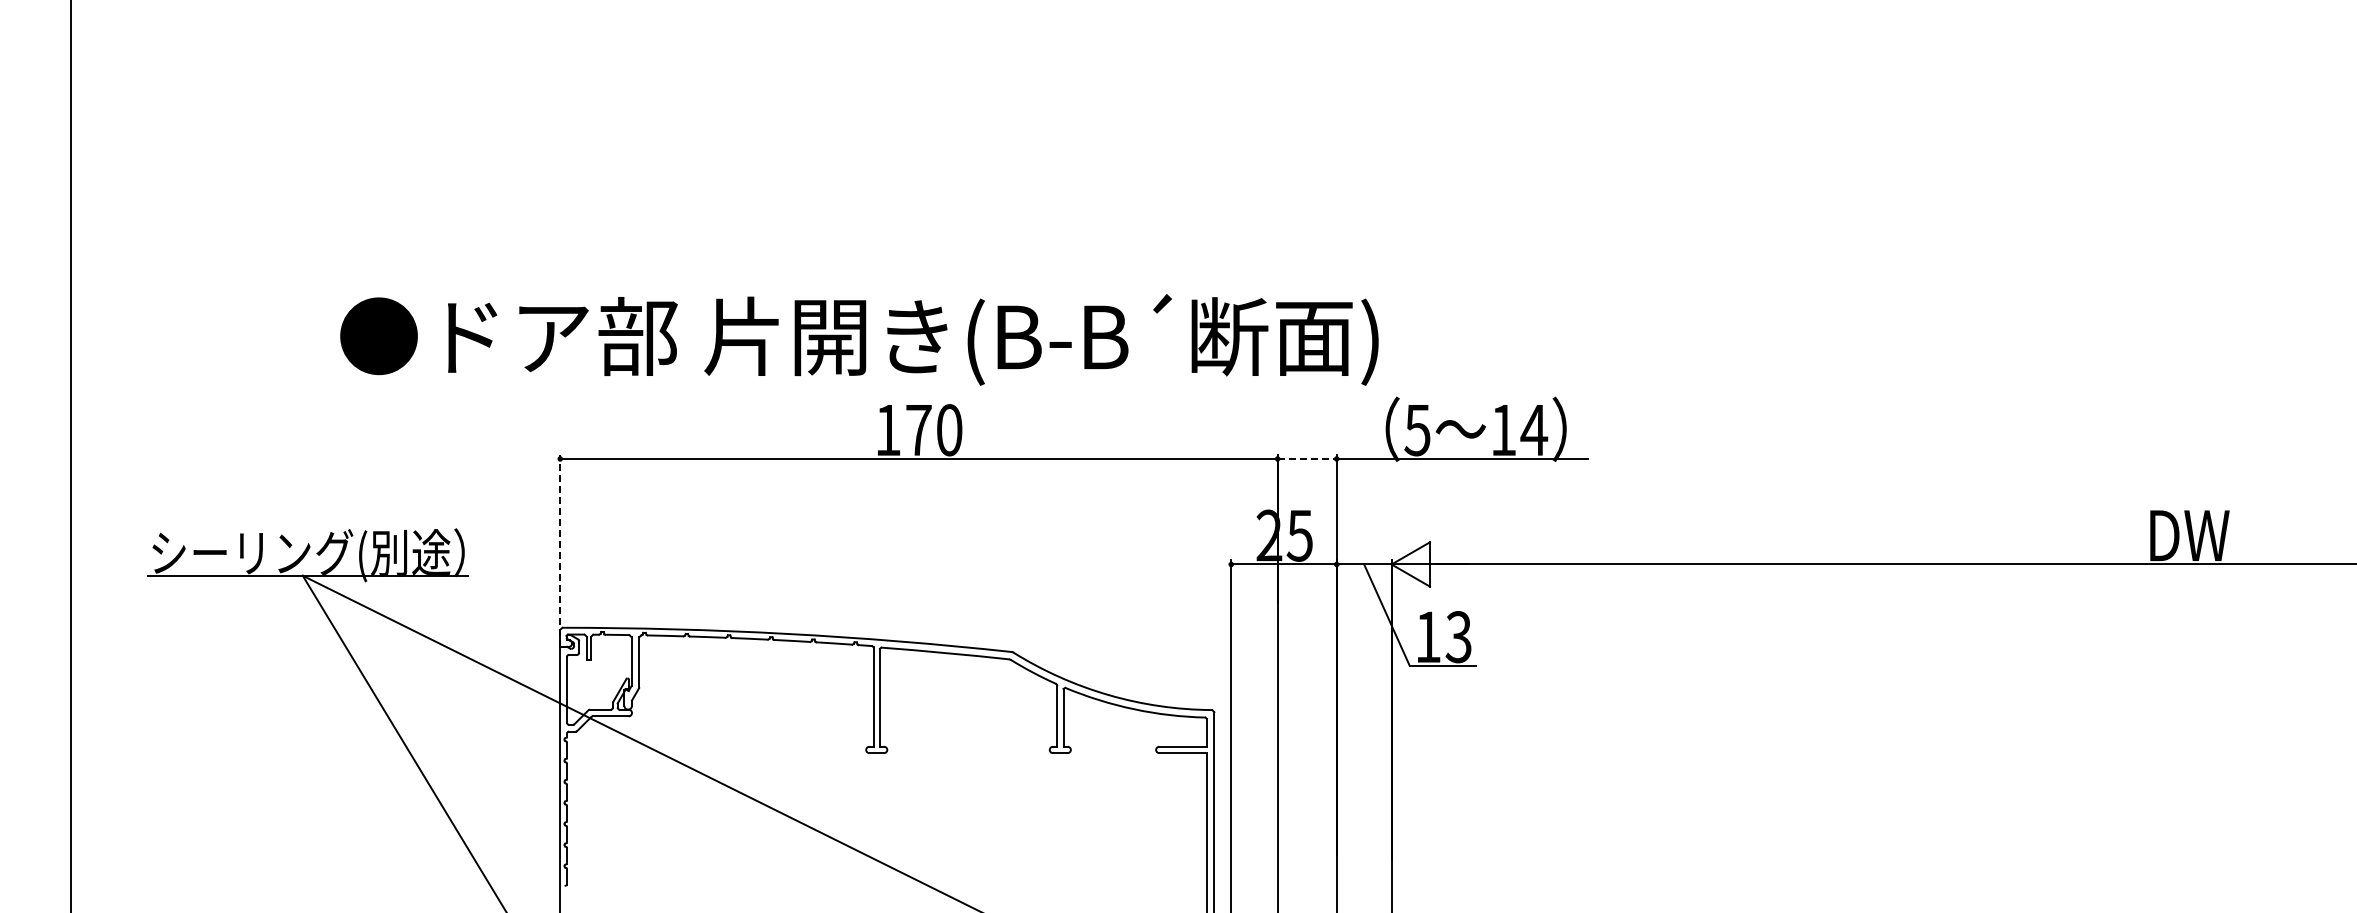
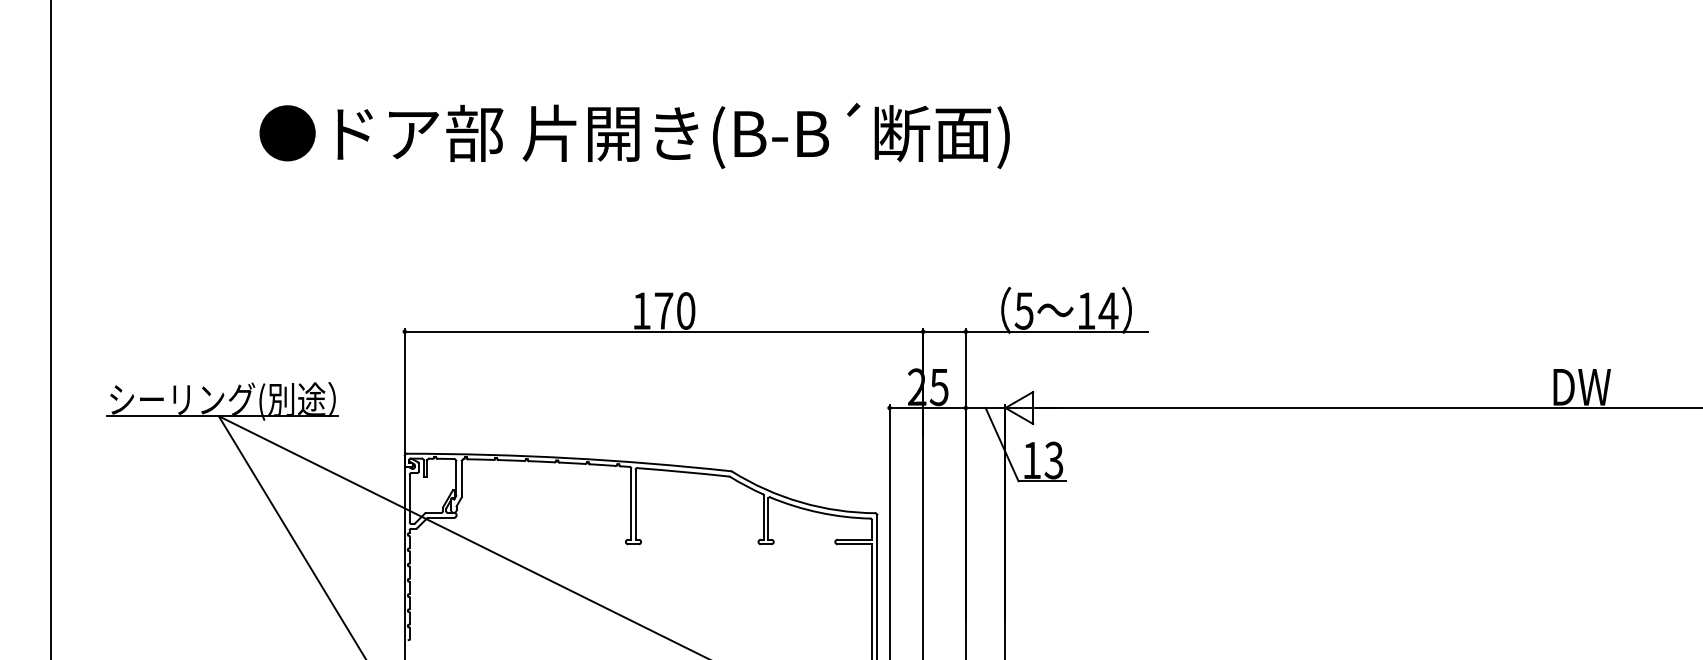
text: (859, 339) -> (634, 135), moved
line: (1307, 458) -> (944, 331), dashed -> solid
line: (560, 550) -> (404, 397), dashed -> solid

